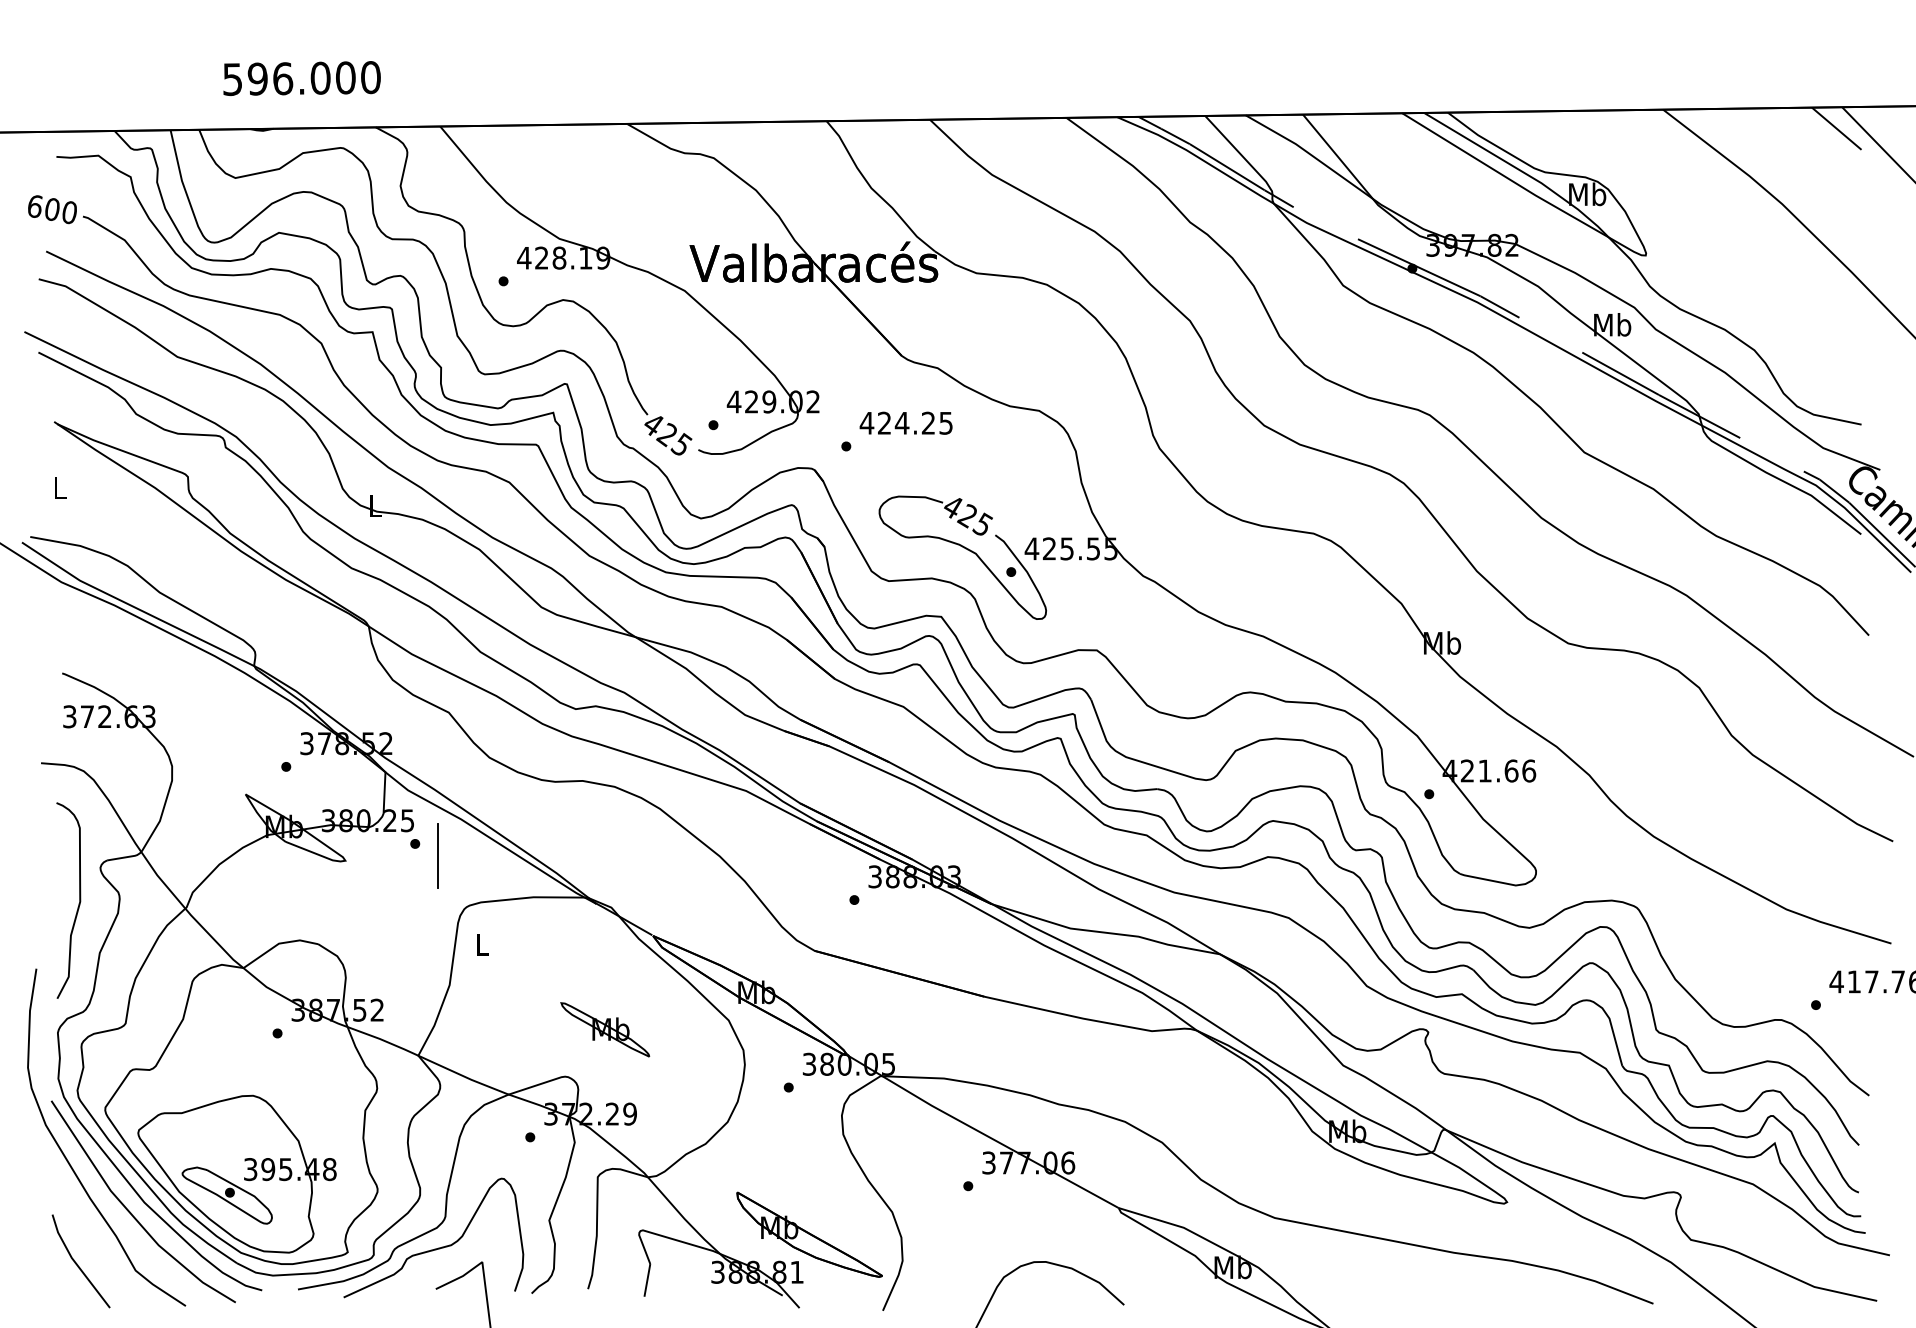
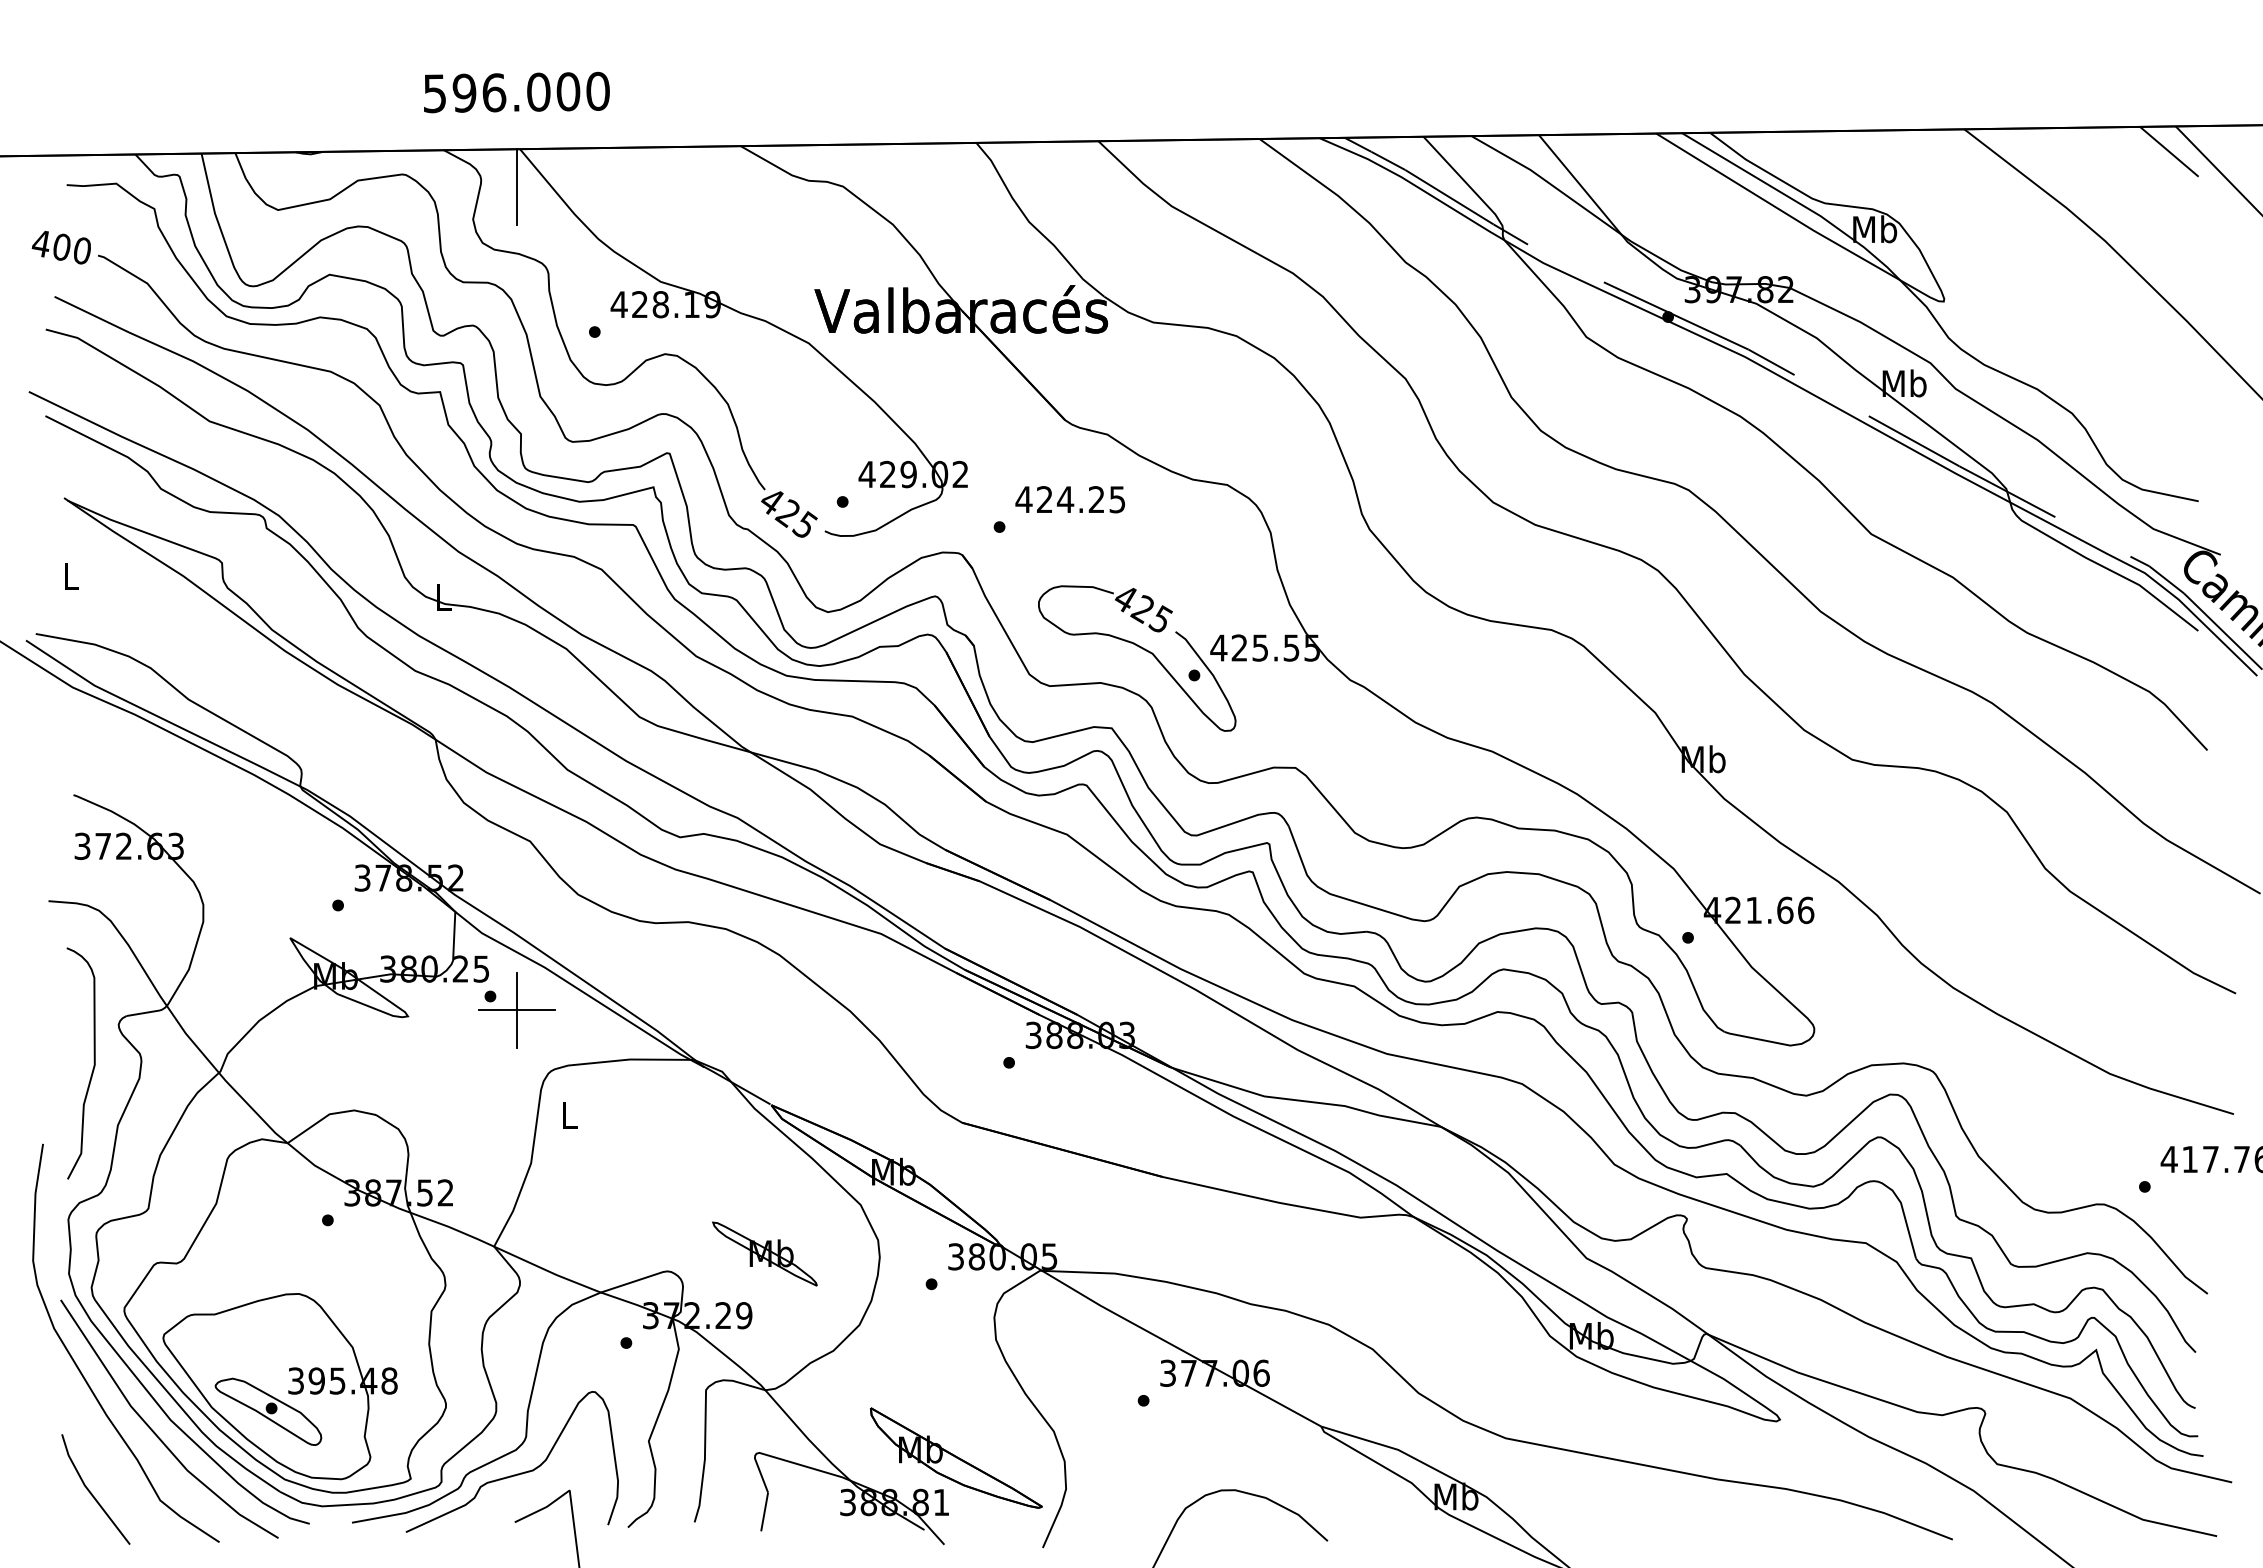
text: (301, 78) -> (516, 92), moved
line: (437, 158) -> (516, 186), added
text: (34, 206) -> (40, 243), 600 -> 400
line: (437, 855) -> (516, 1010), added
part: (604, 1029) -> (764, 1253), moved

